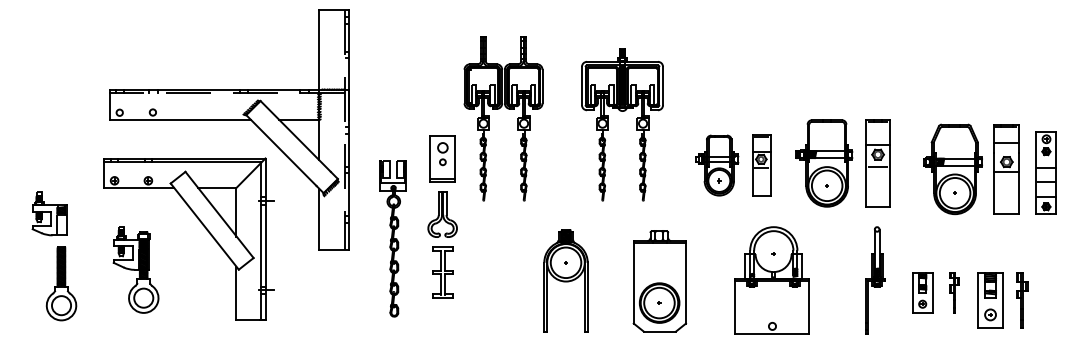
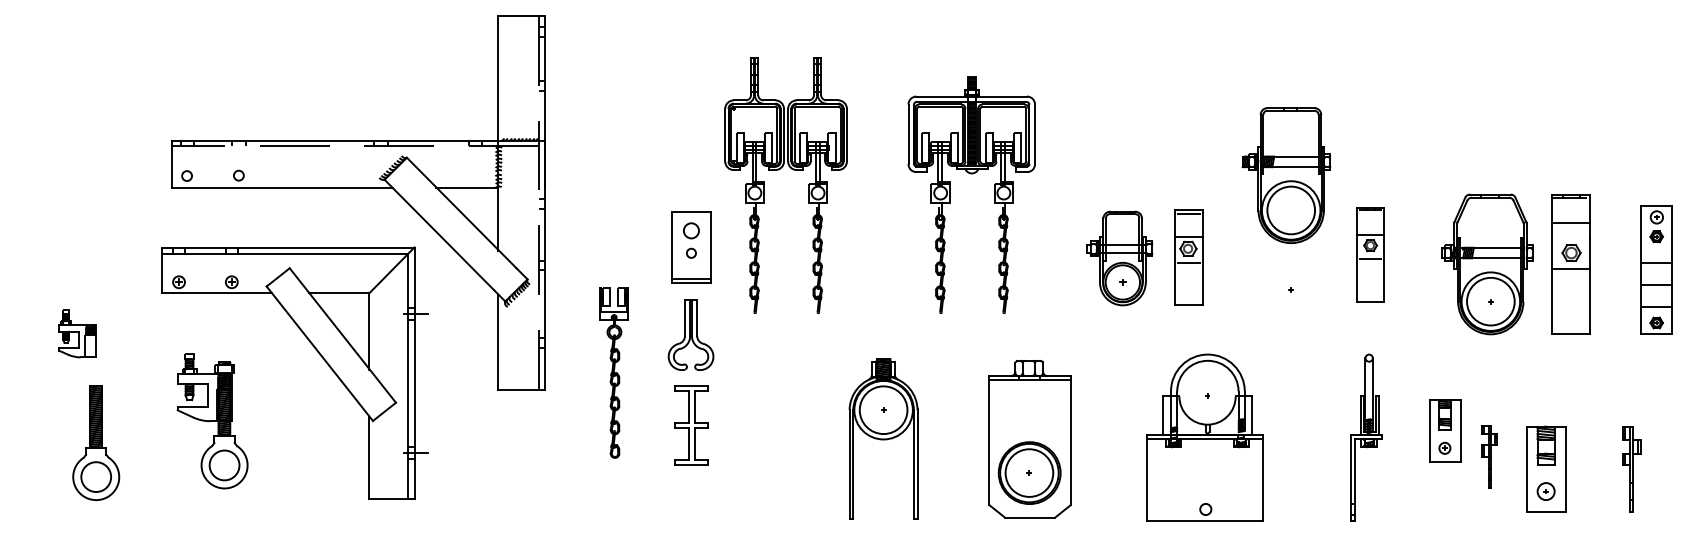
part: (824, 163) -> (1286, 175), moved
part: (877, 163) -> (1369, 255), size x0.7
part: (1045, 172) -> (1655, 269), moved
part: (49, 213) -> (77, 333), size x0.7
part: (392, 238) -> (612, 372), size x0.7
part: (922, 292) -> (1444, 430), moved
part: (1022, 300) -> (1631, 469), moved

